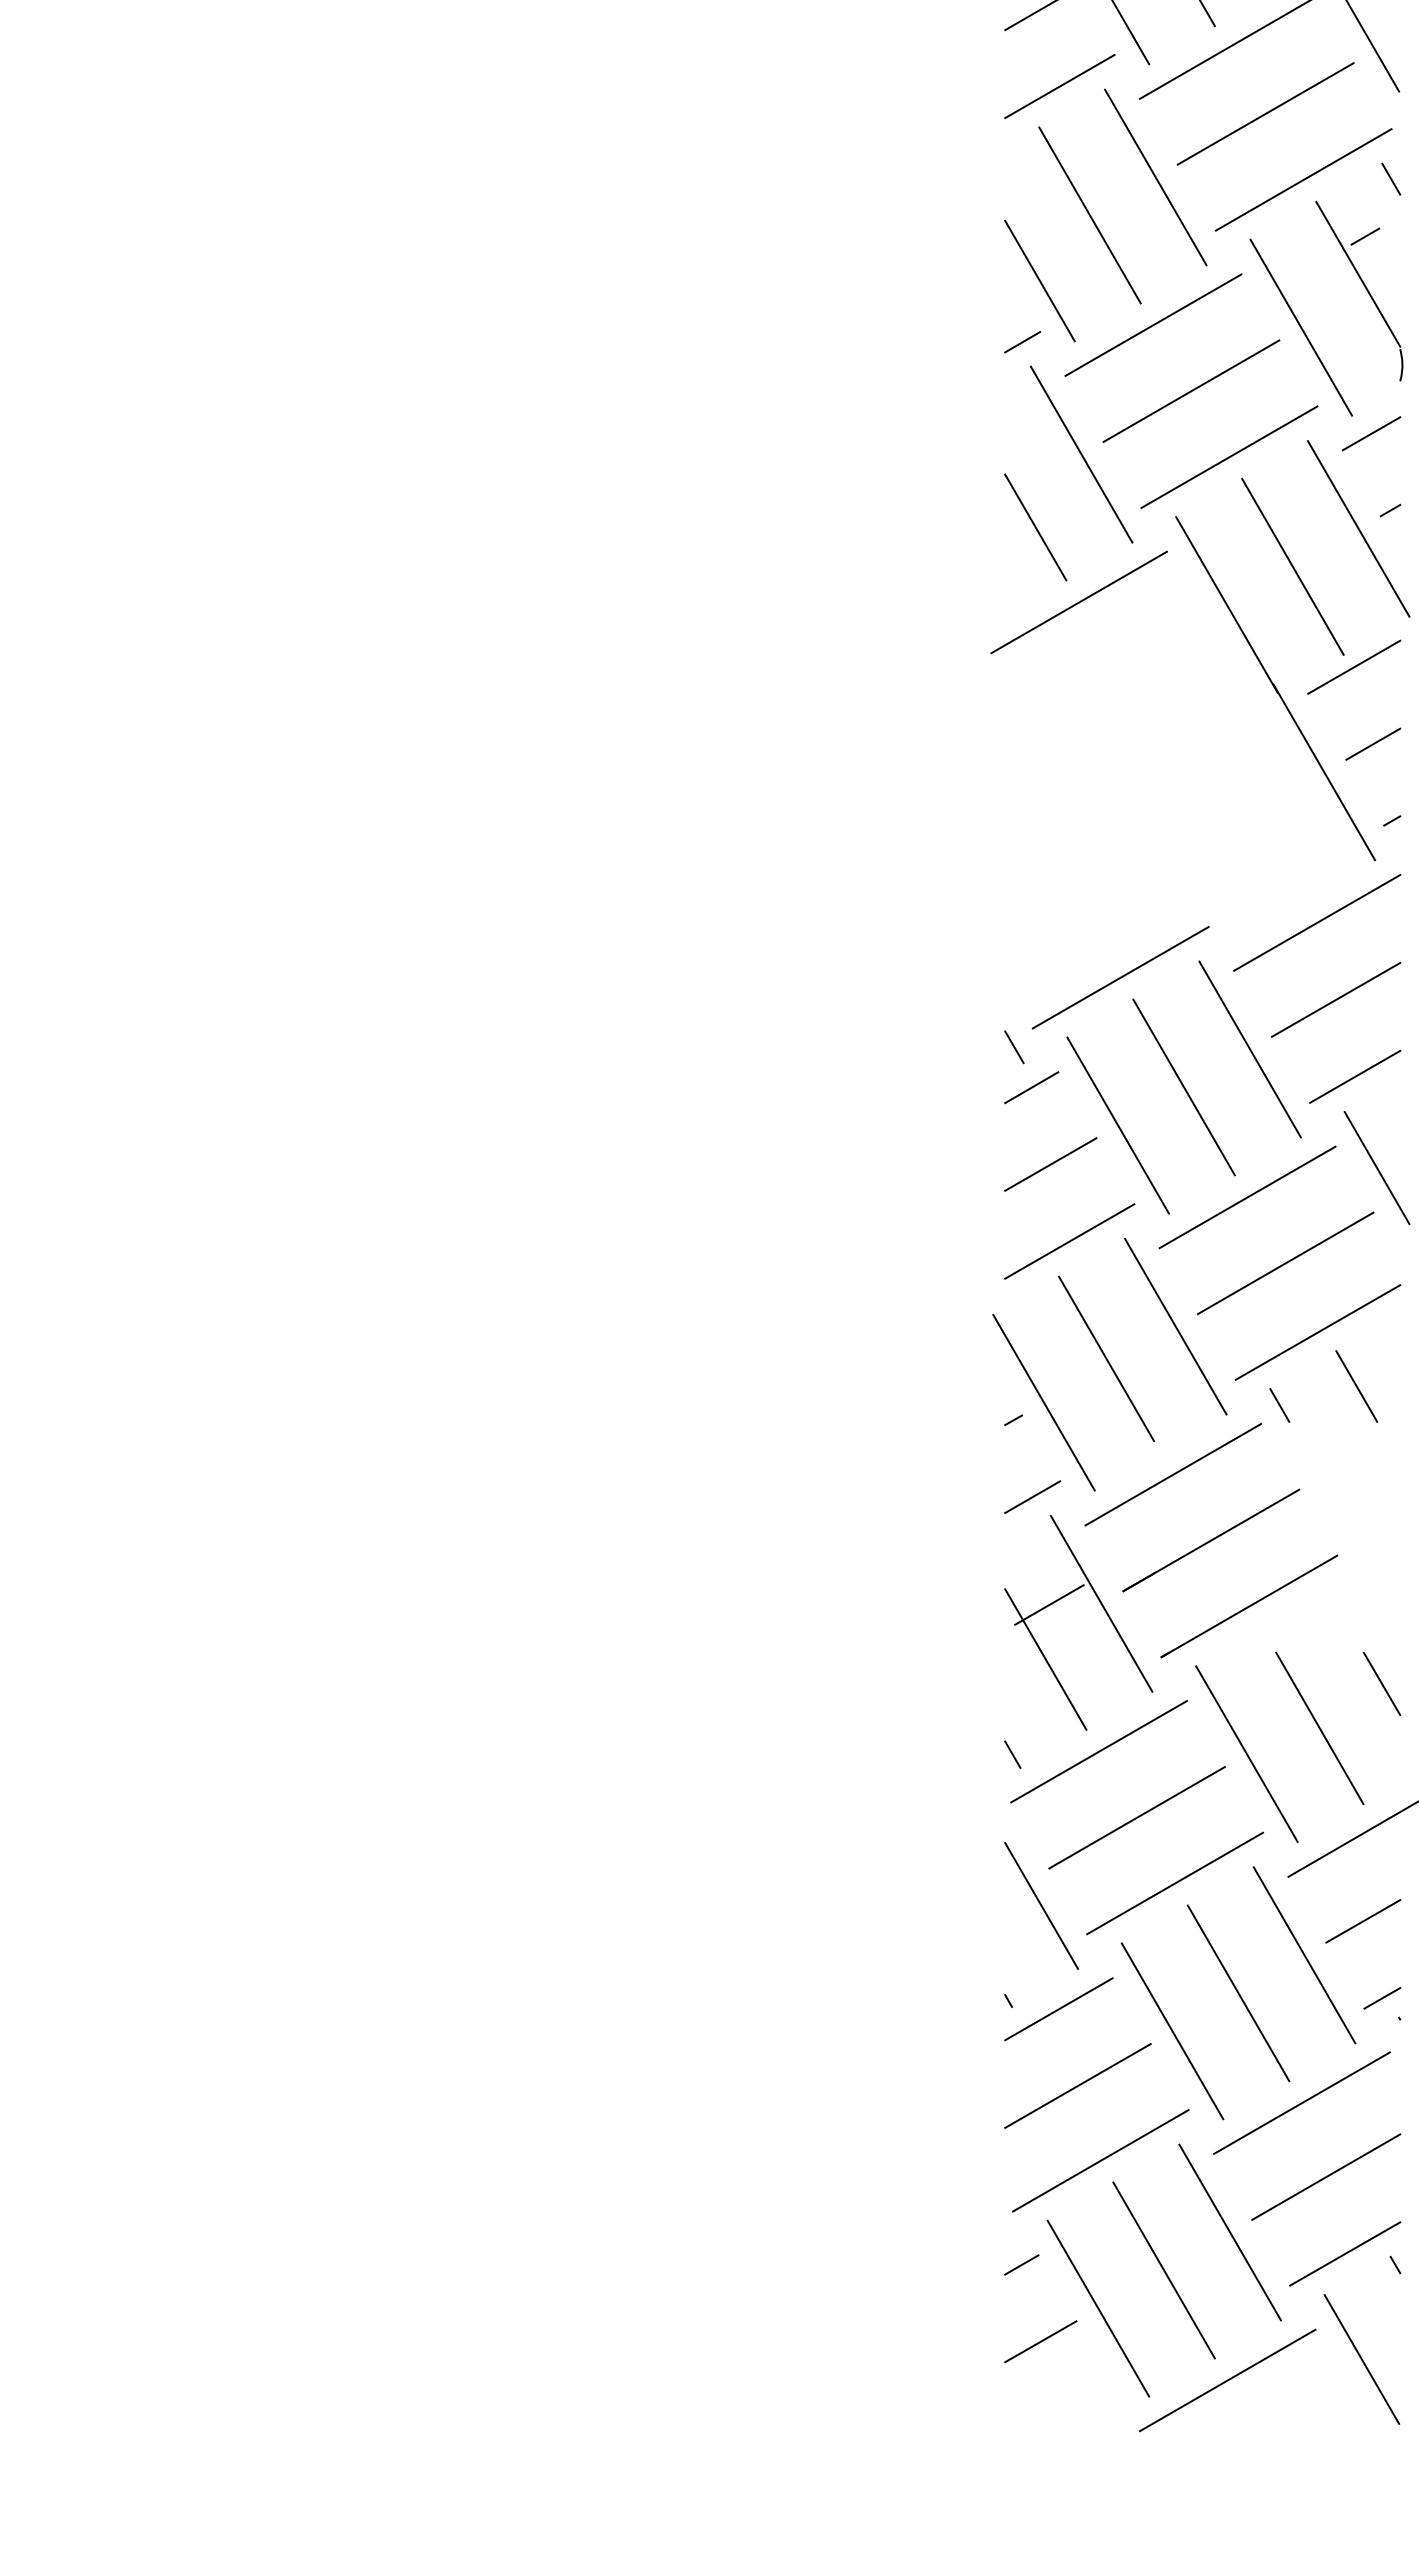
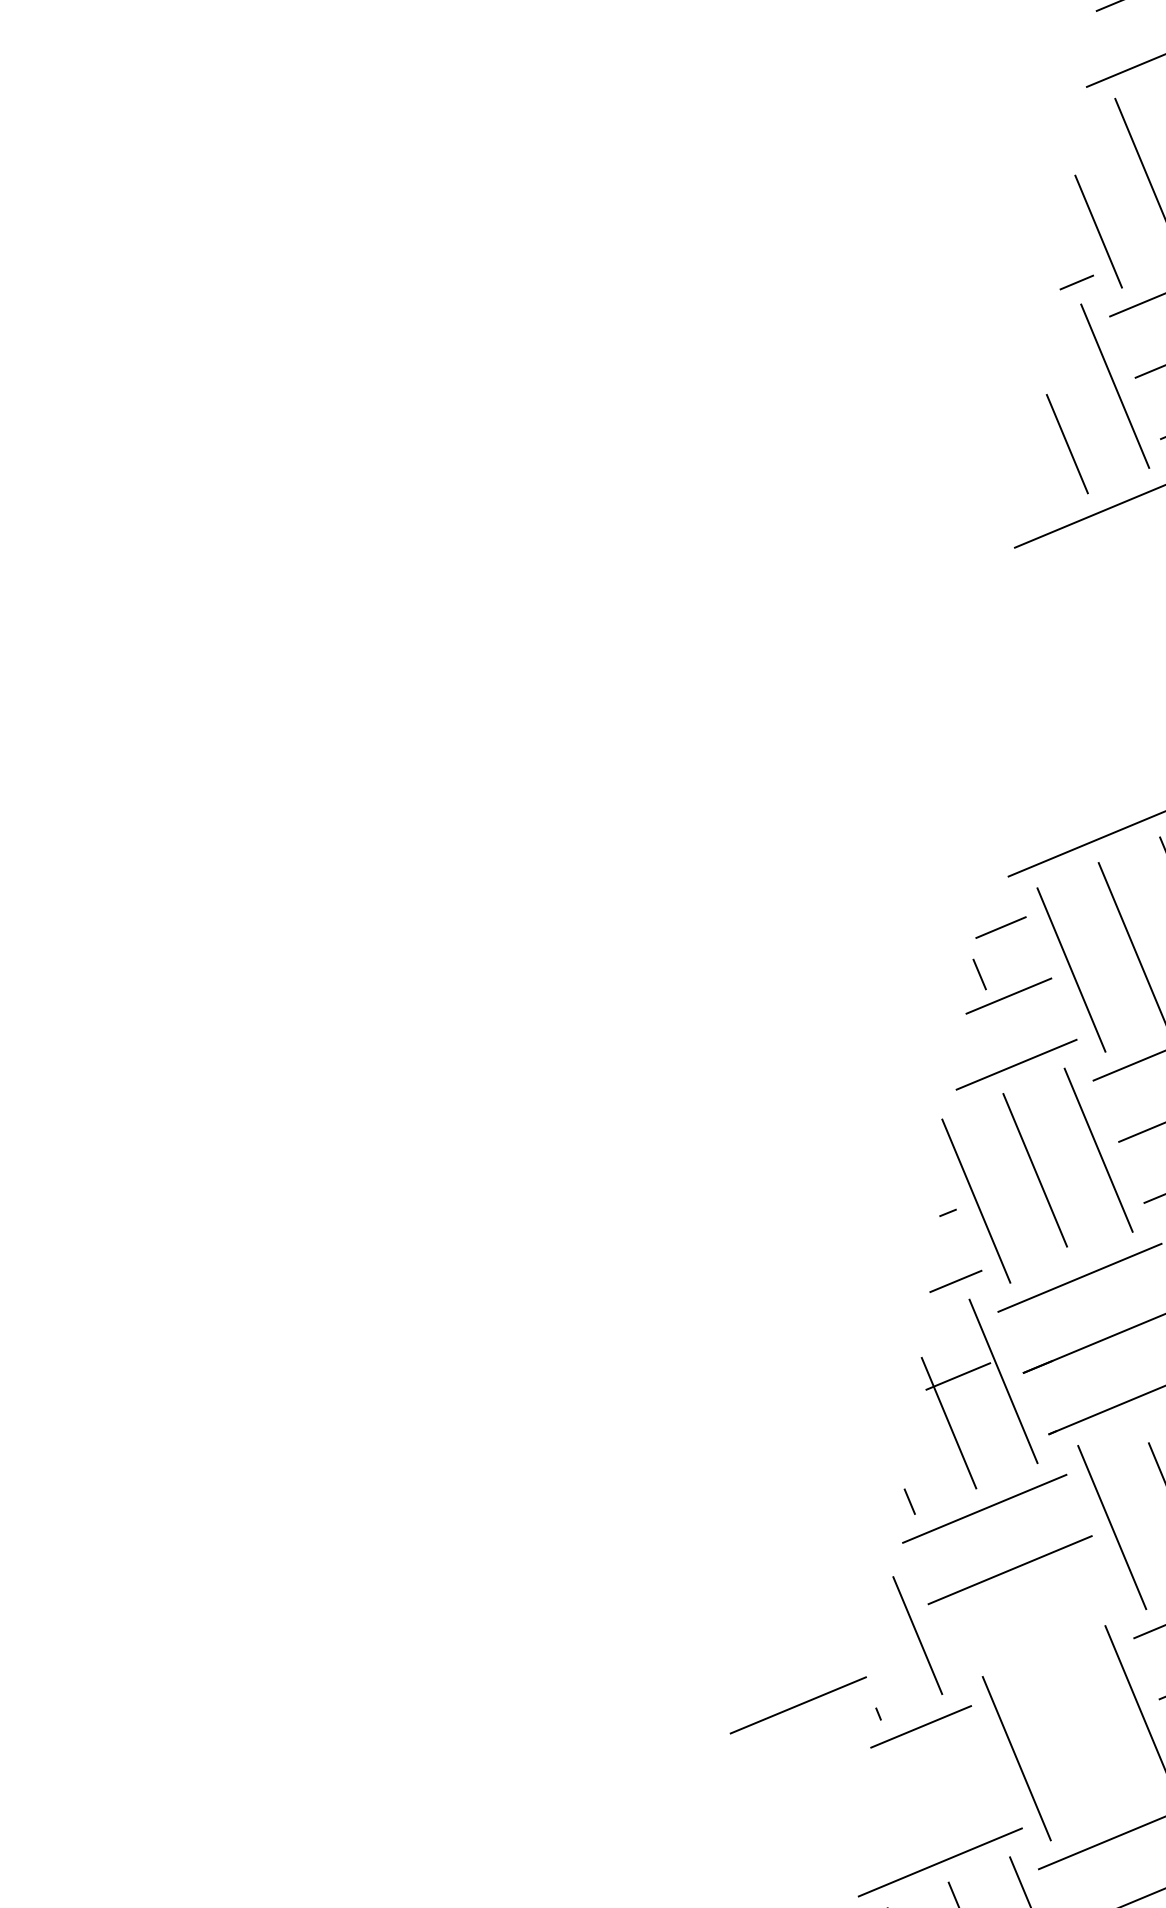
line: (1014, 1047) -> (979, 974), moved
line: (1175, 1883) -> (1035, 1631), removed
line: (1238, 1993) -> (1078, 1733), removed
line: (1077, 2085) -> (797, 1704), moved

